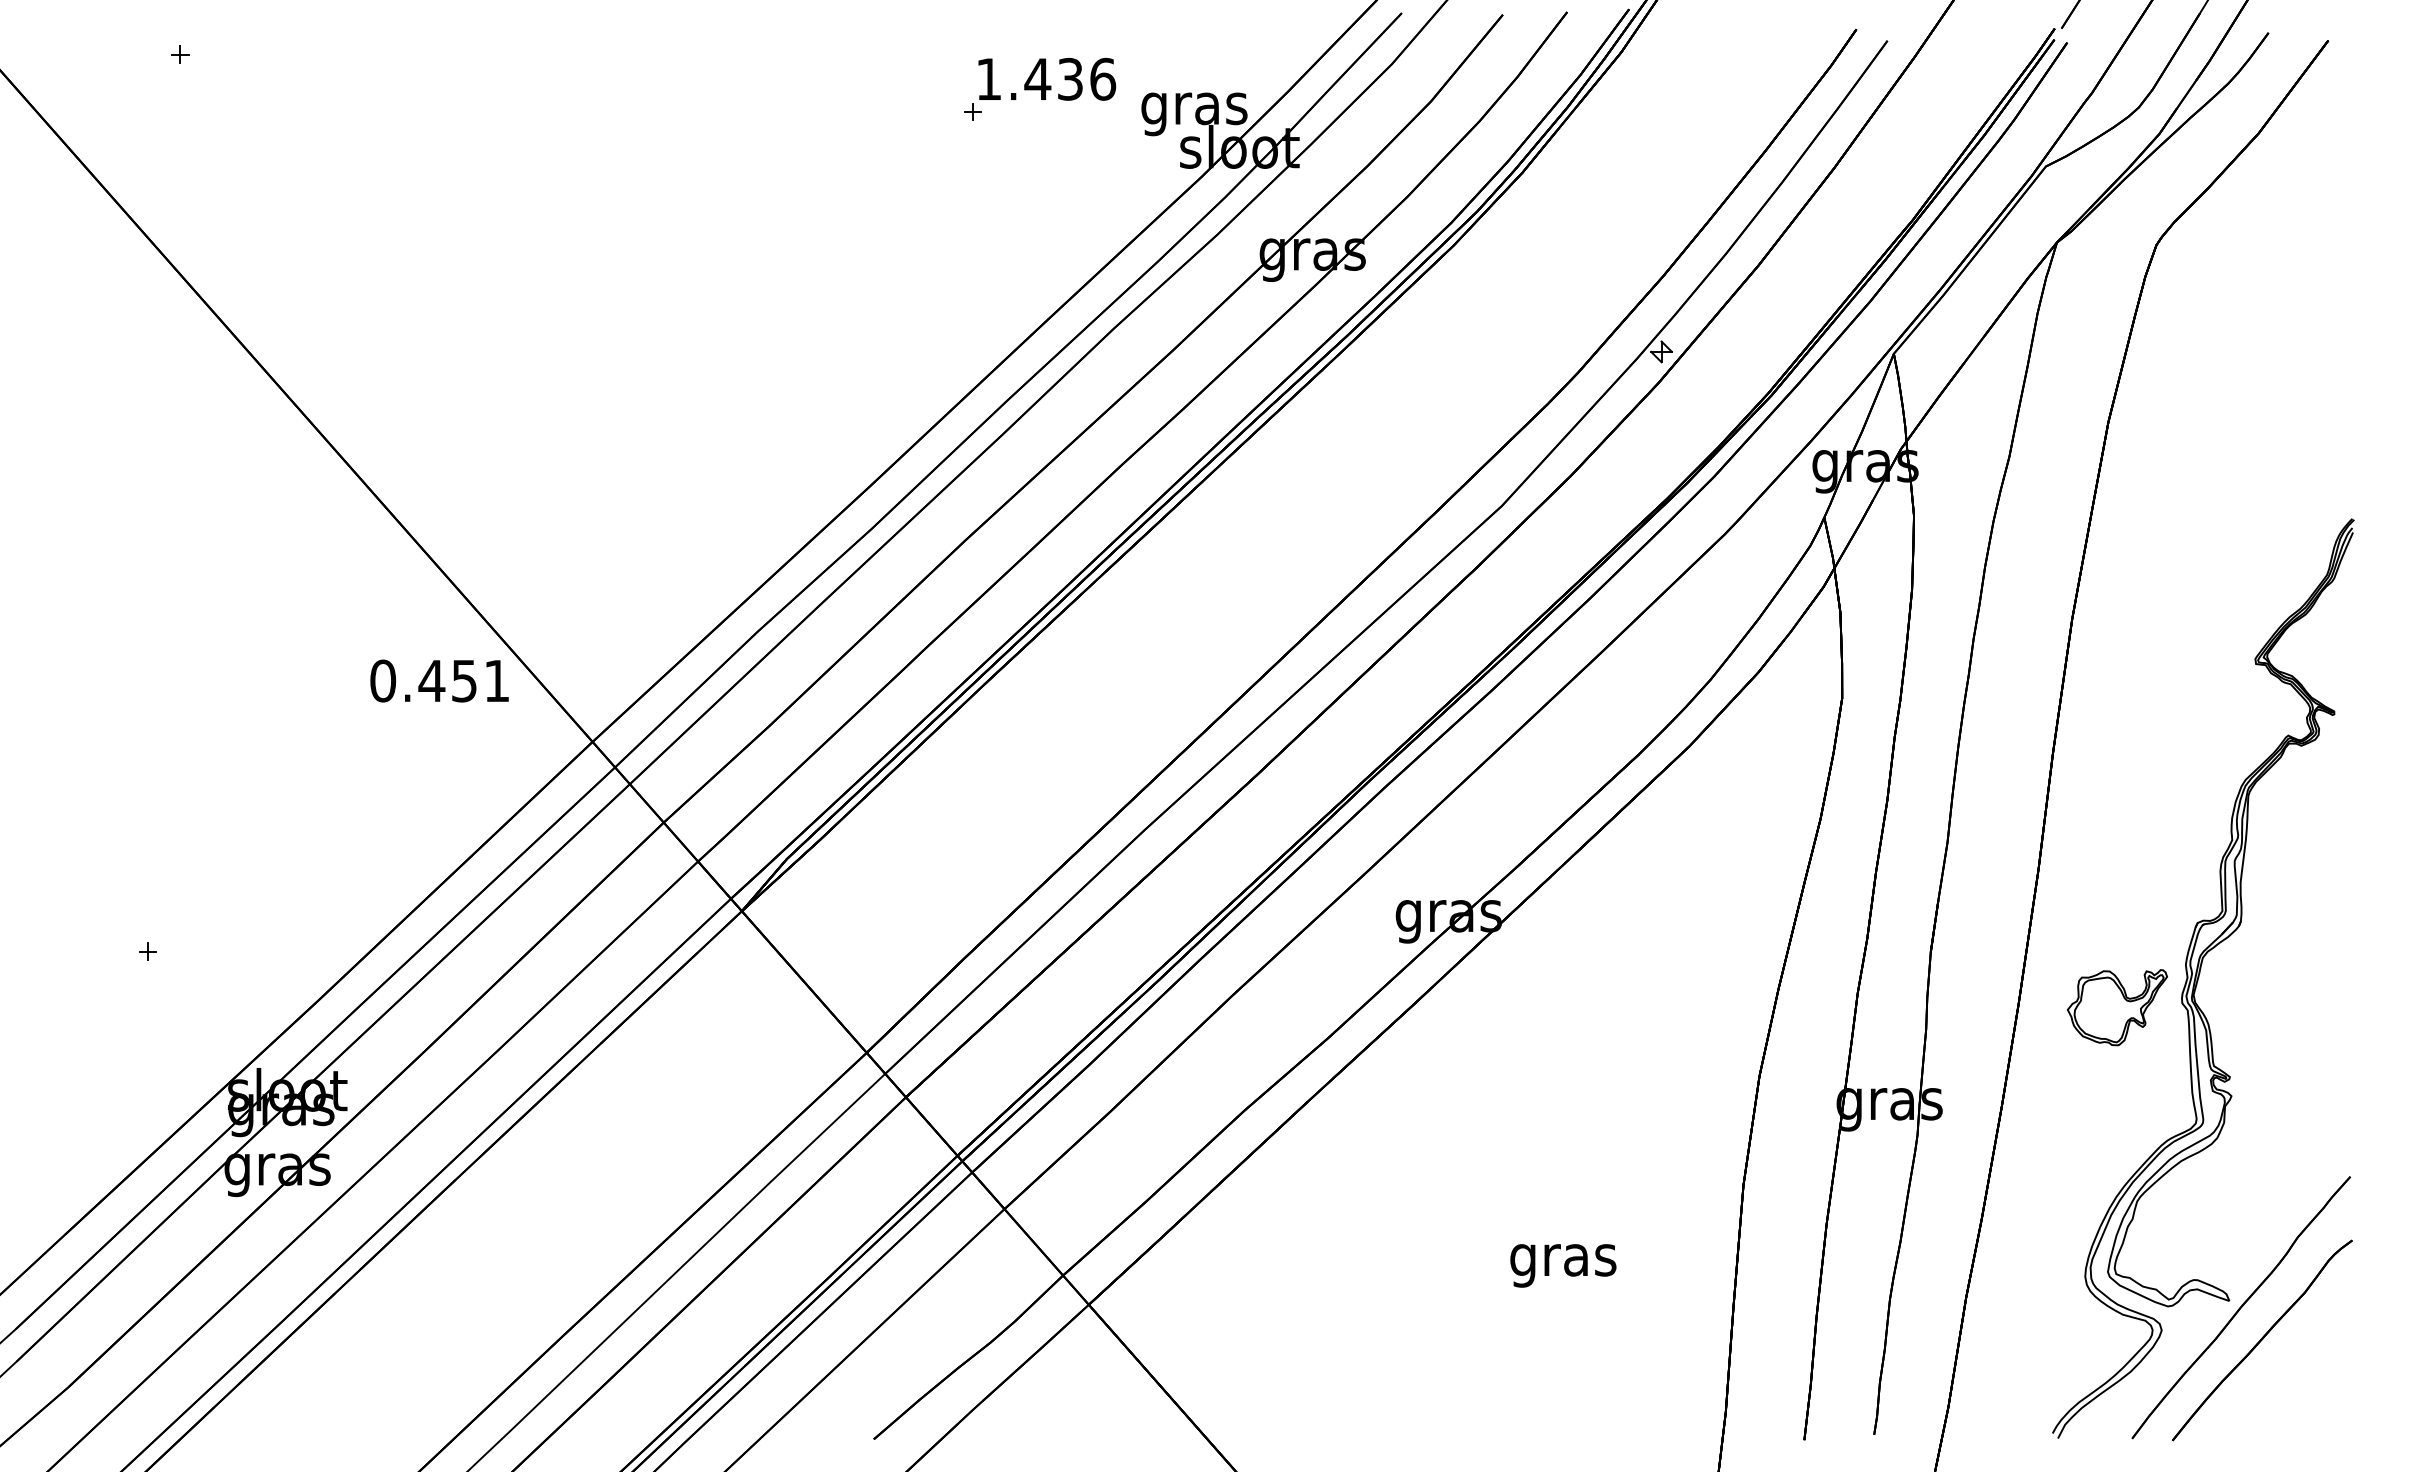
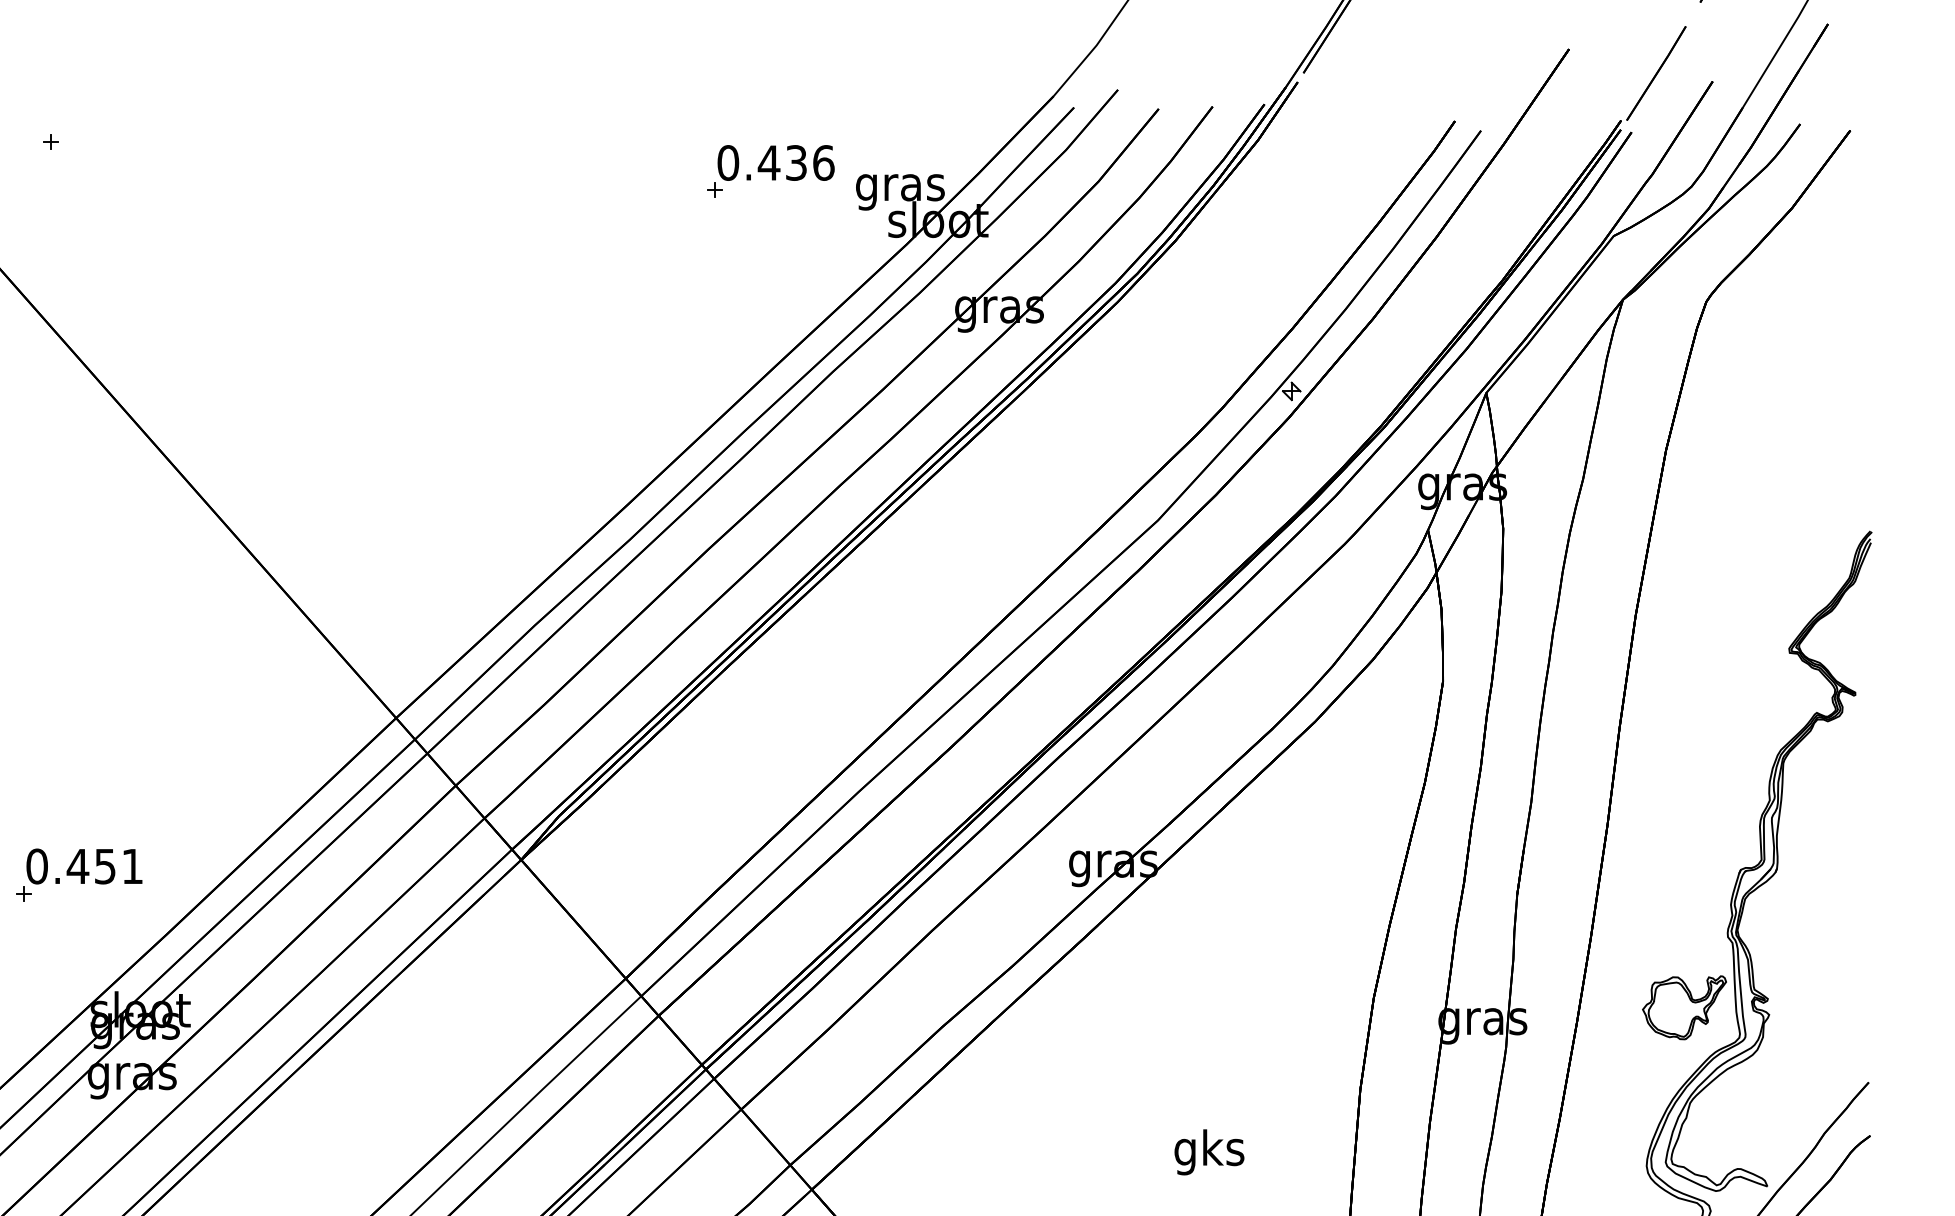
text: (988, 78) -> (727, 162), 1.436 -> 0.436
text: (439, 680) -> (84, 866), moved
part: (2116, 1007) -> (1683, 1007), moved
text: (1563, 1259) -> (1209, 1151), gras -> gks

